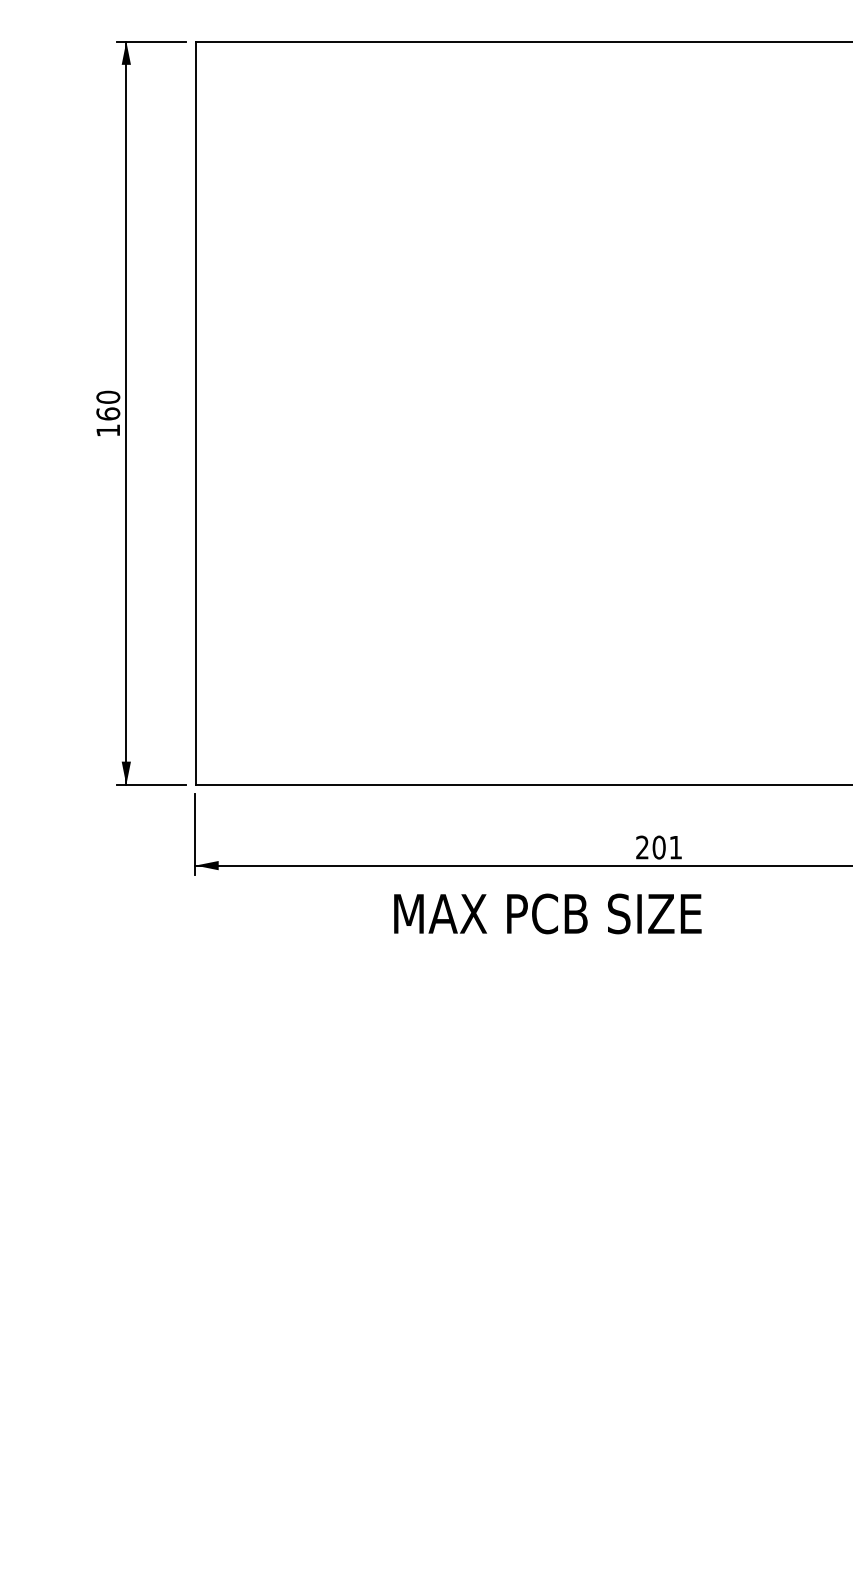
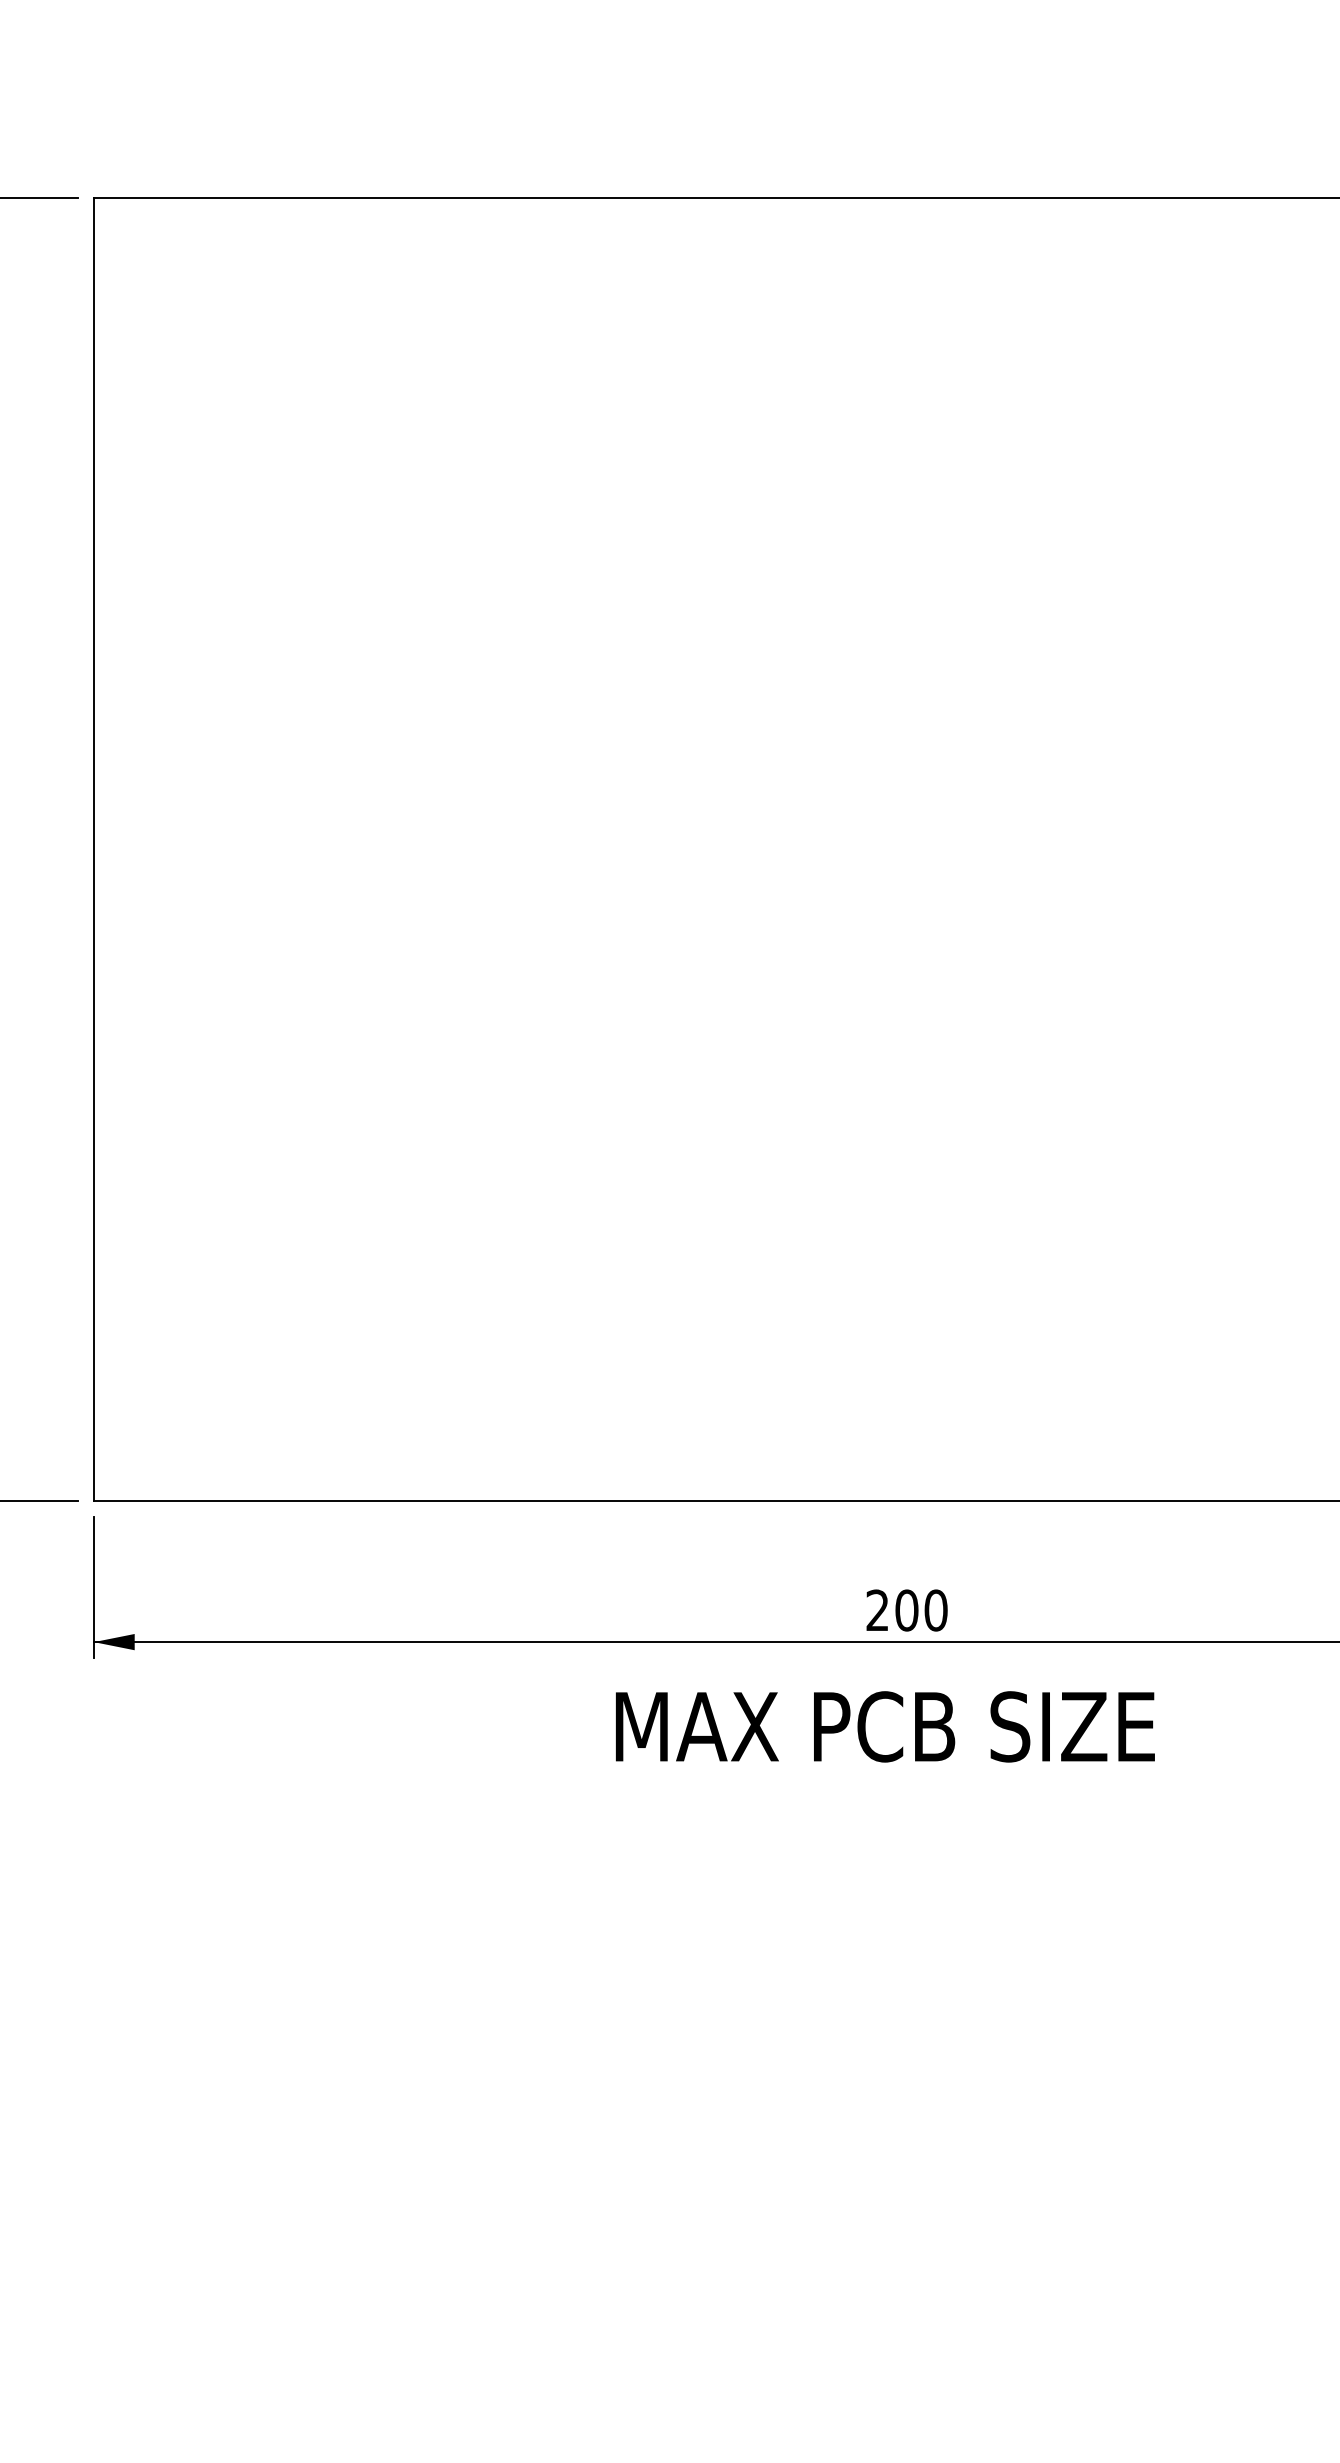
text: (675, 847) -> (935, 1610), 201 -> 200
text: (547, 913) -> (884, 1726), moved

